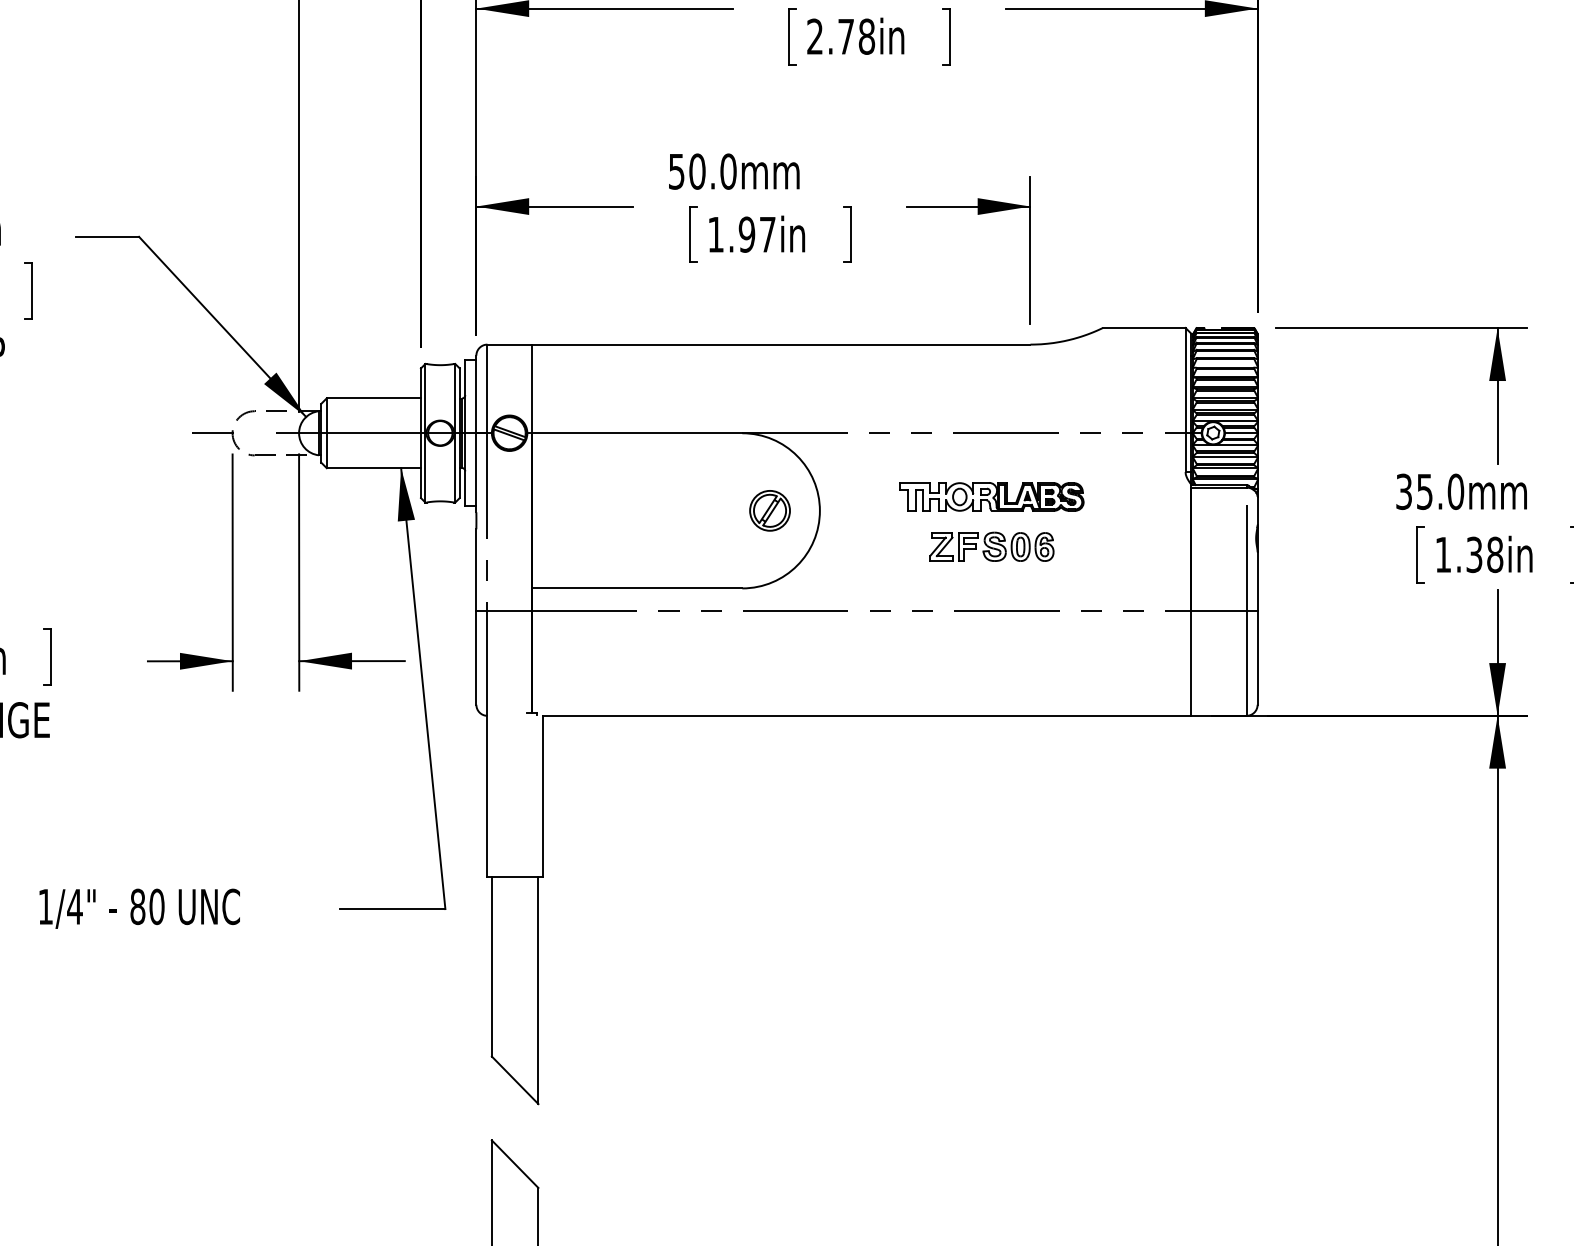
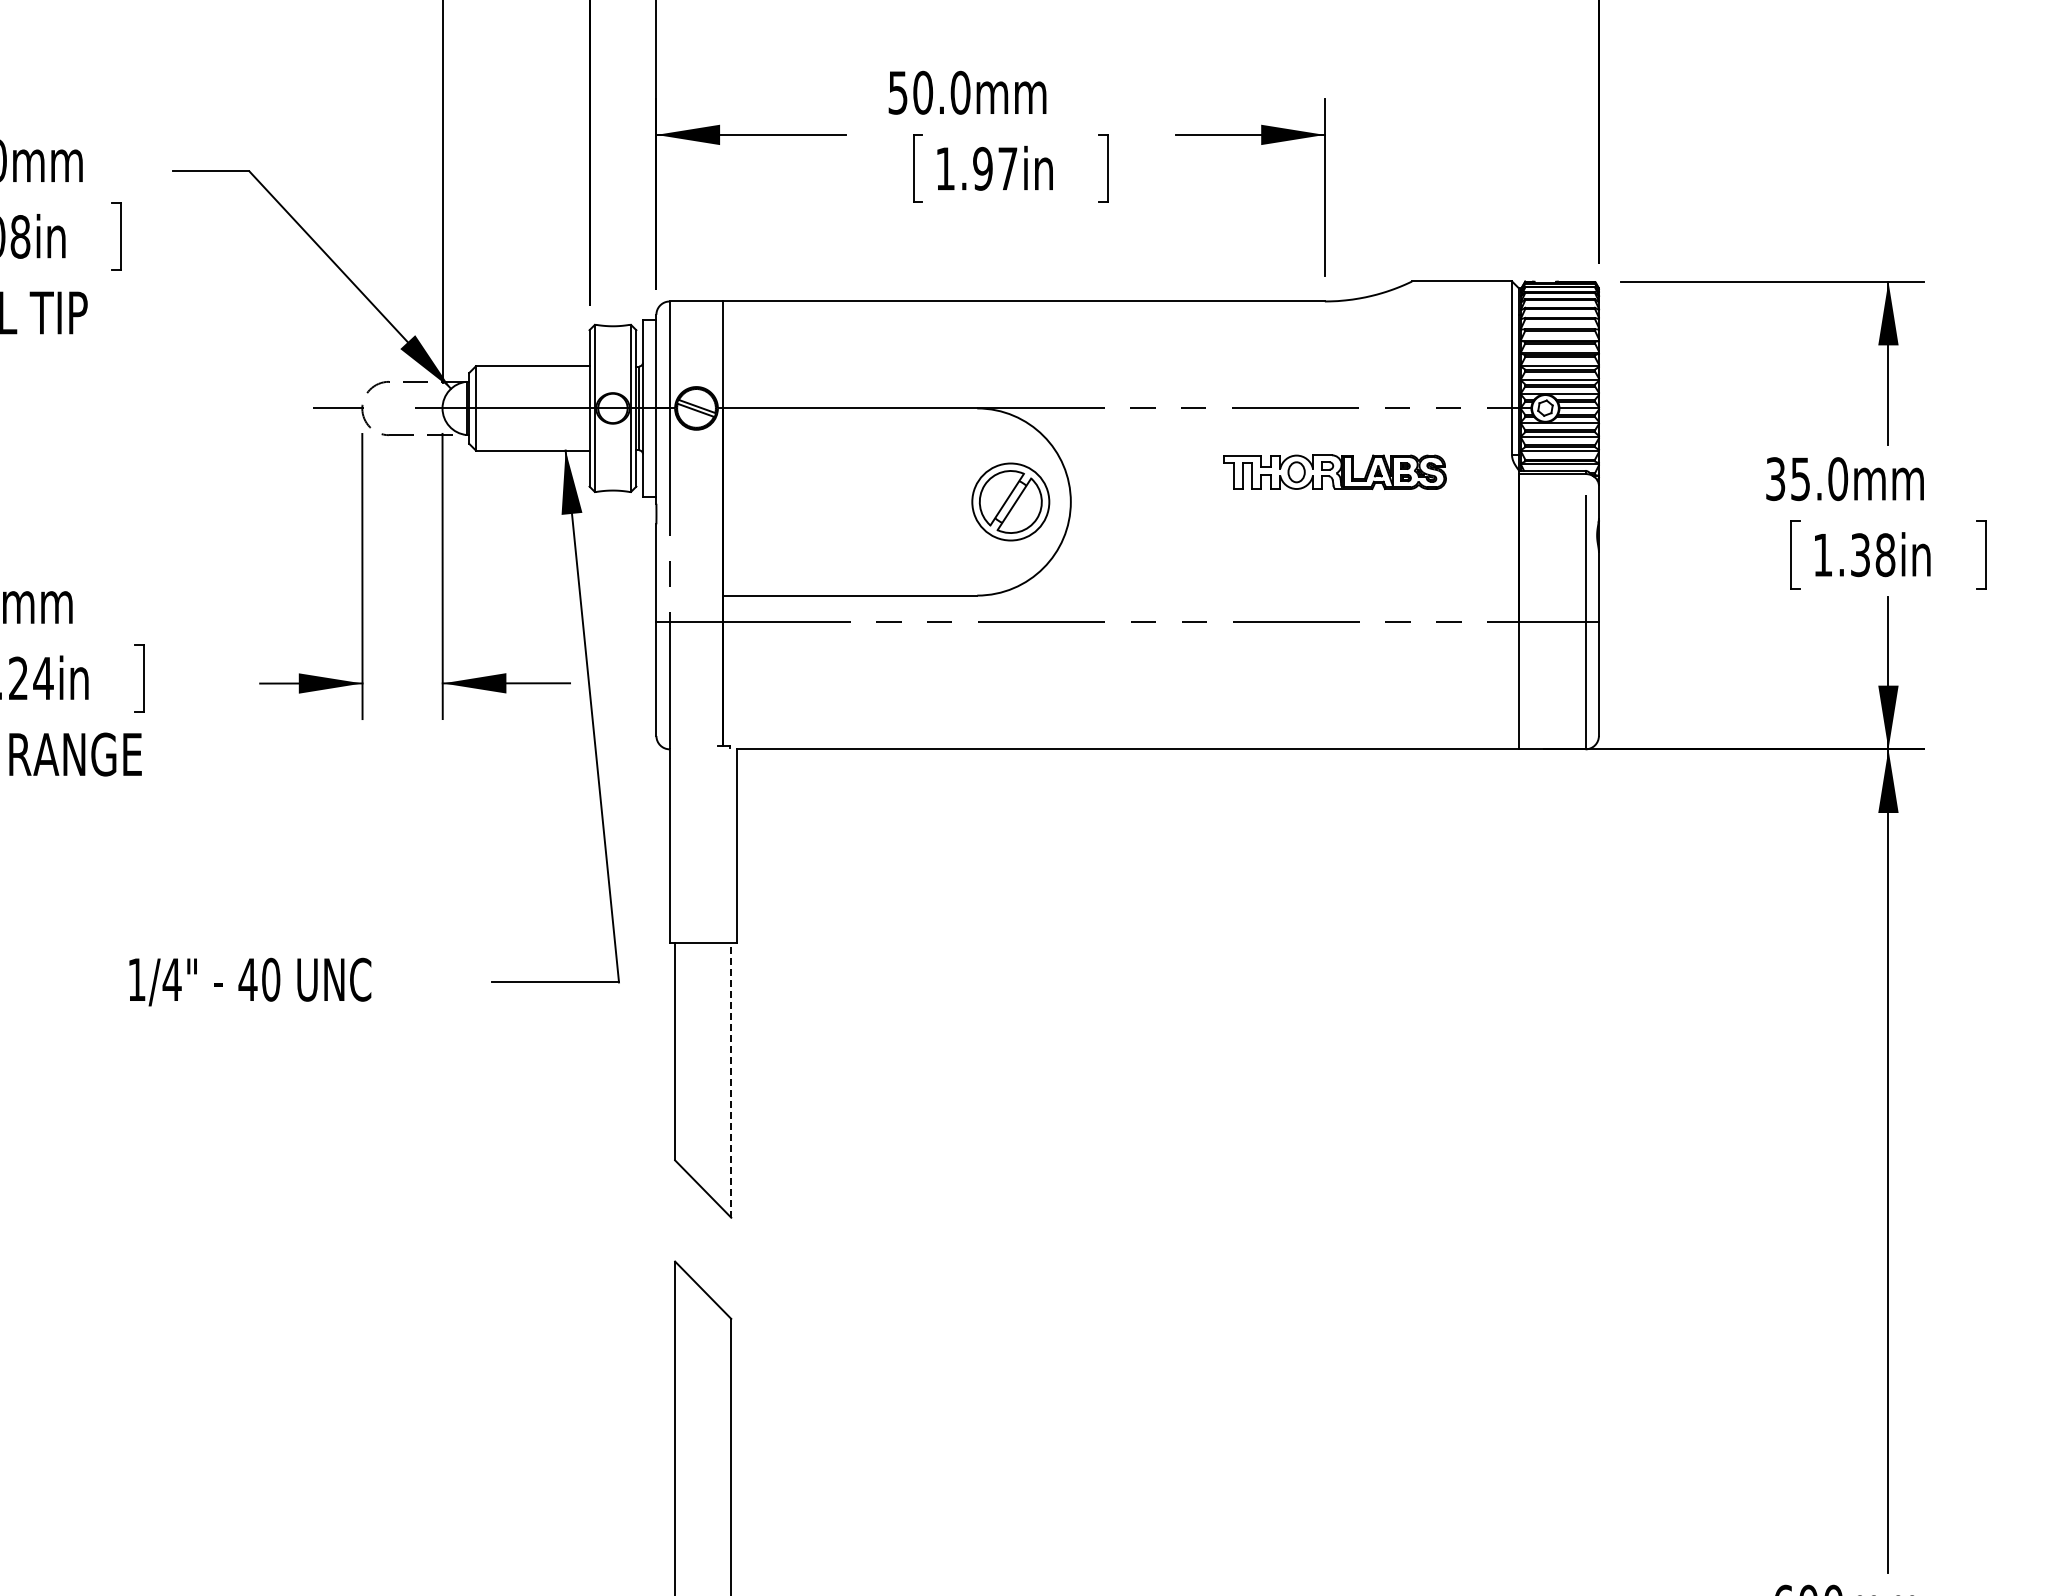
part: (991, 496) -> (1334, 471), moved
part: (769, 510) -> (1010, 501), size x1.6
part: (992, 546) -> (1278, 545), removed
text: (137, 906) -> (247, 979), 80 -> 40
line: (538, 989) -> (731, 1079), solid -> dashed

